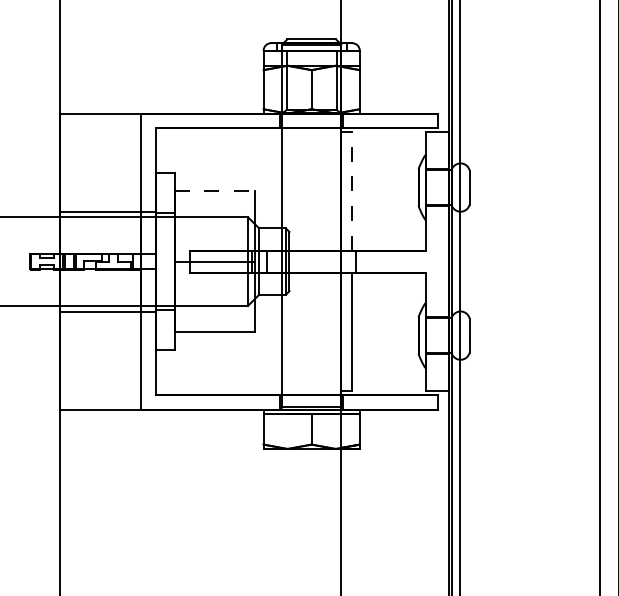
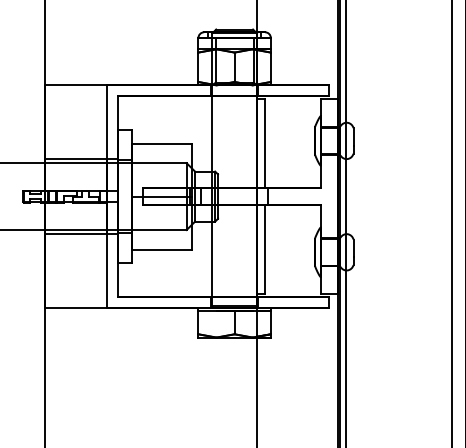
line: (352, 190) -> (265, 143), dashed -> solid
line: (214, 191) -> (161, 143), dashed -> solid

